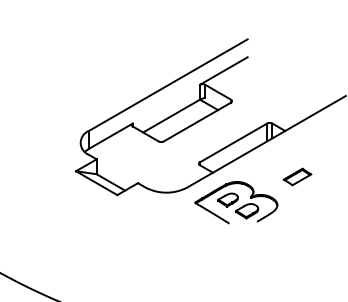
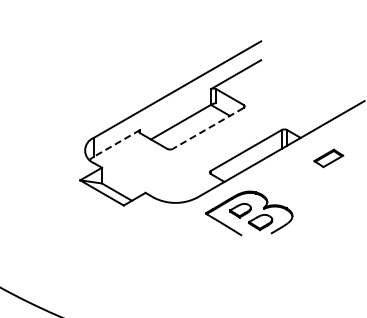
line: (197, 122) -> (208, 128), solid -> dashed
line: (110, 136) -> (116, 143), solid -> dashed
part: (297, 177) -> (328, 158), moved

